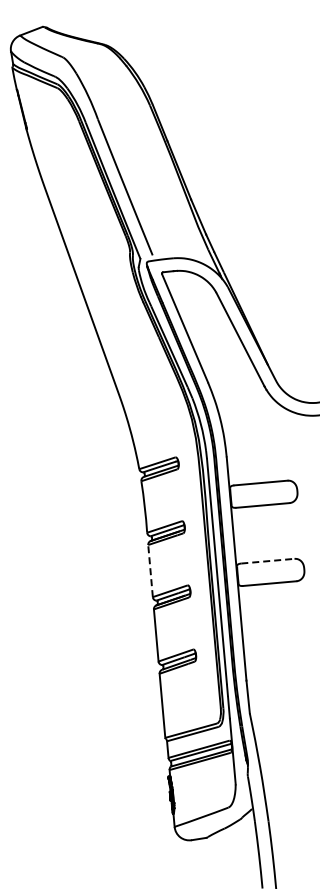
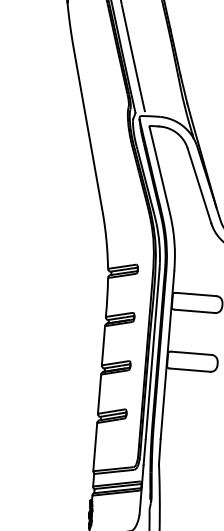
line: (267, 561) -> (191, 353), dashed -> solid
line: (150, 570) -> (103, 345), dashed -> solid

